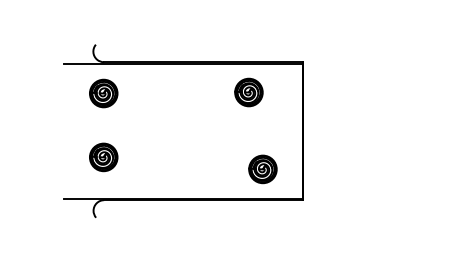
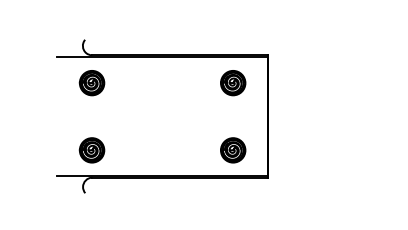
part: (248, 92) -> (232, 83), moved
part: (103, 157) -> (91, 150), moved

